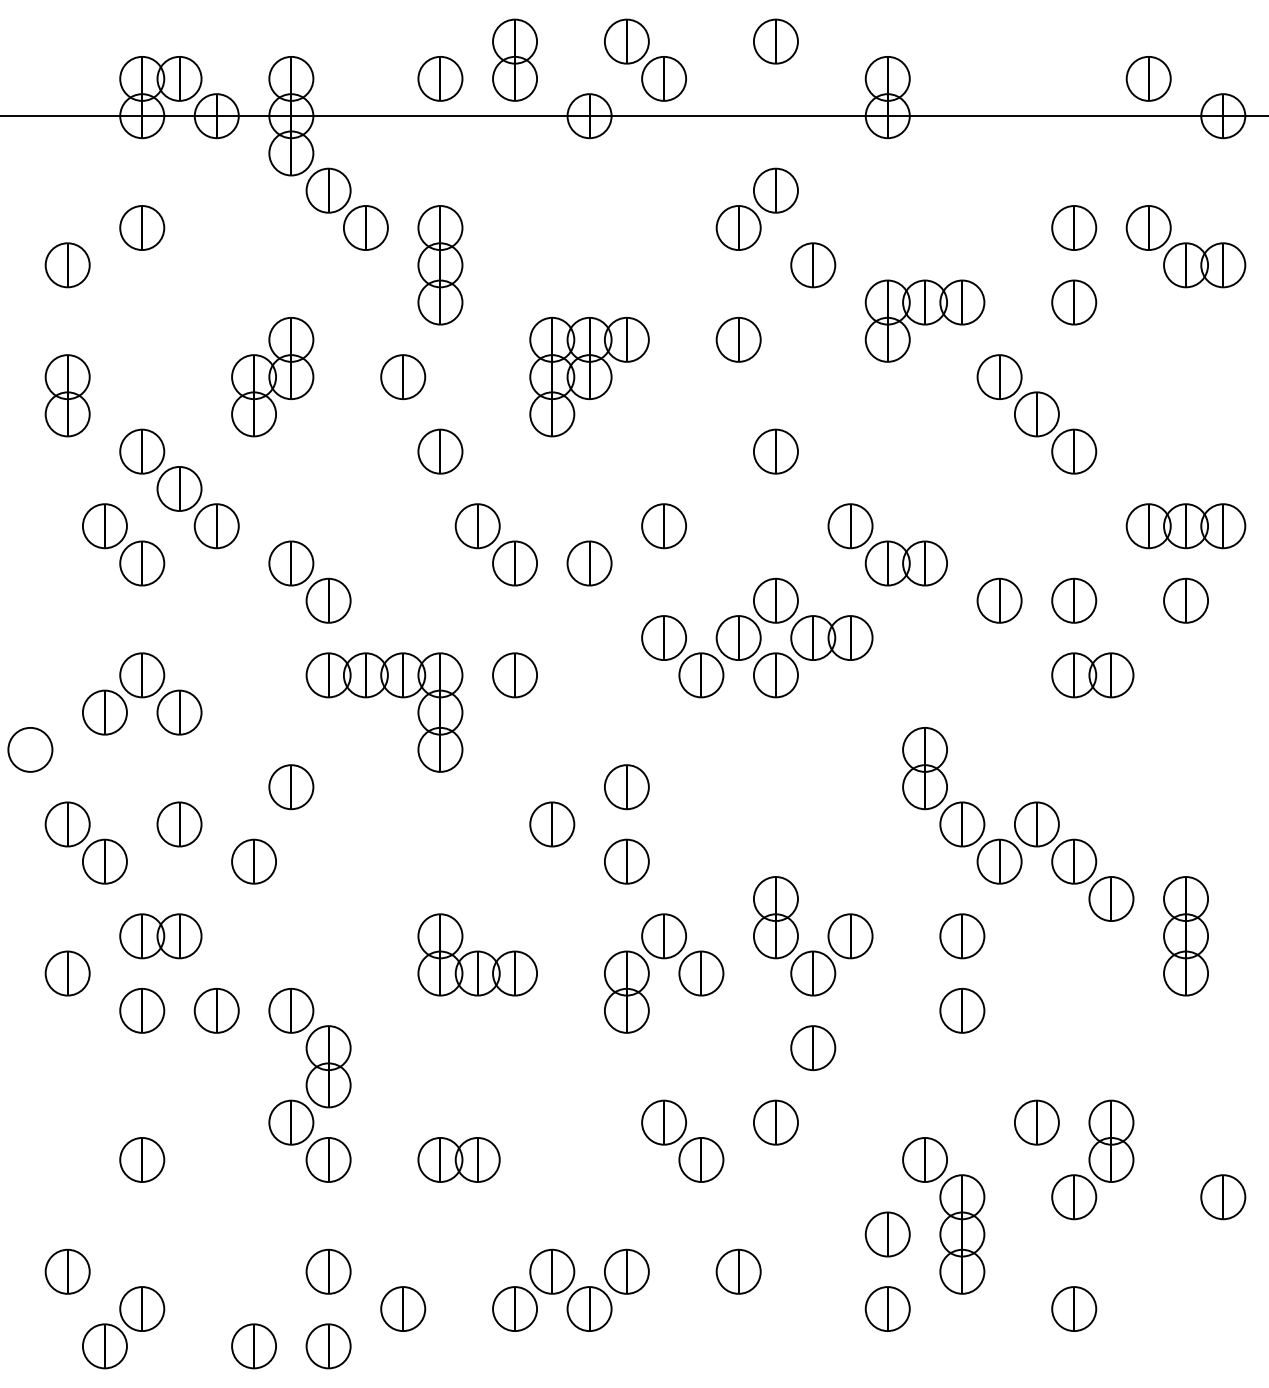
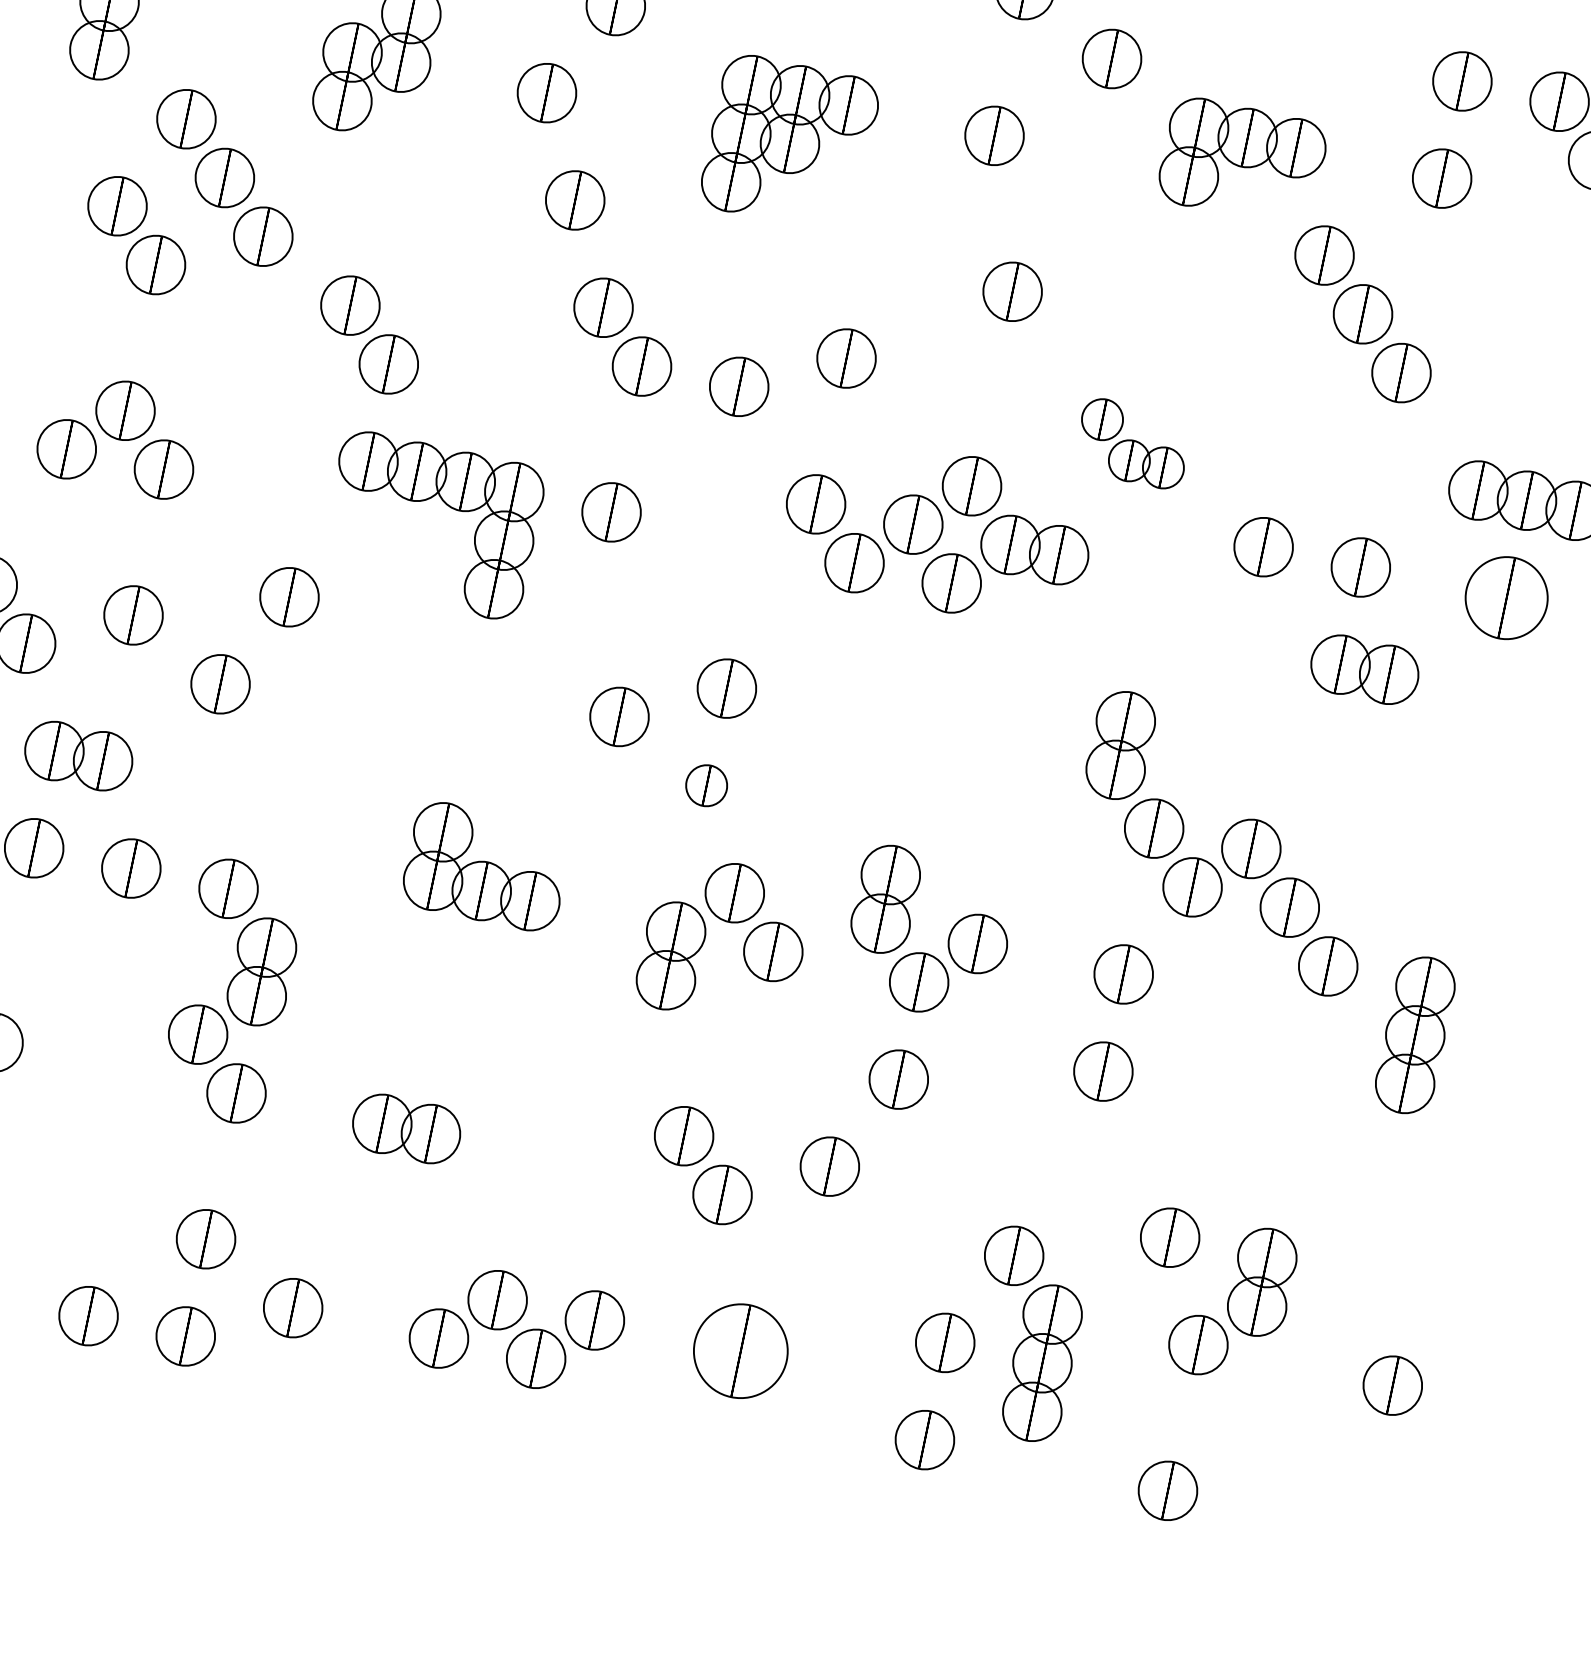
part: (887, 544) -> (1132, 443), size x0.7
part: (1185, 600) -> (1506, 597), size x1.4
part: (626, 861) -> (706, 785), size x0.7
part: (738, 1271) -> (740, 1350), size x1.6

